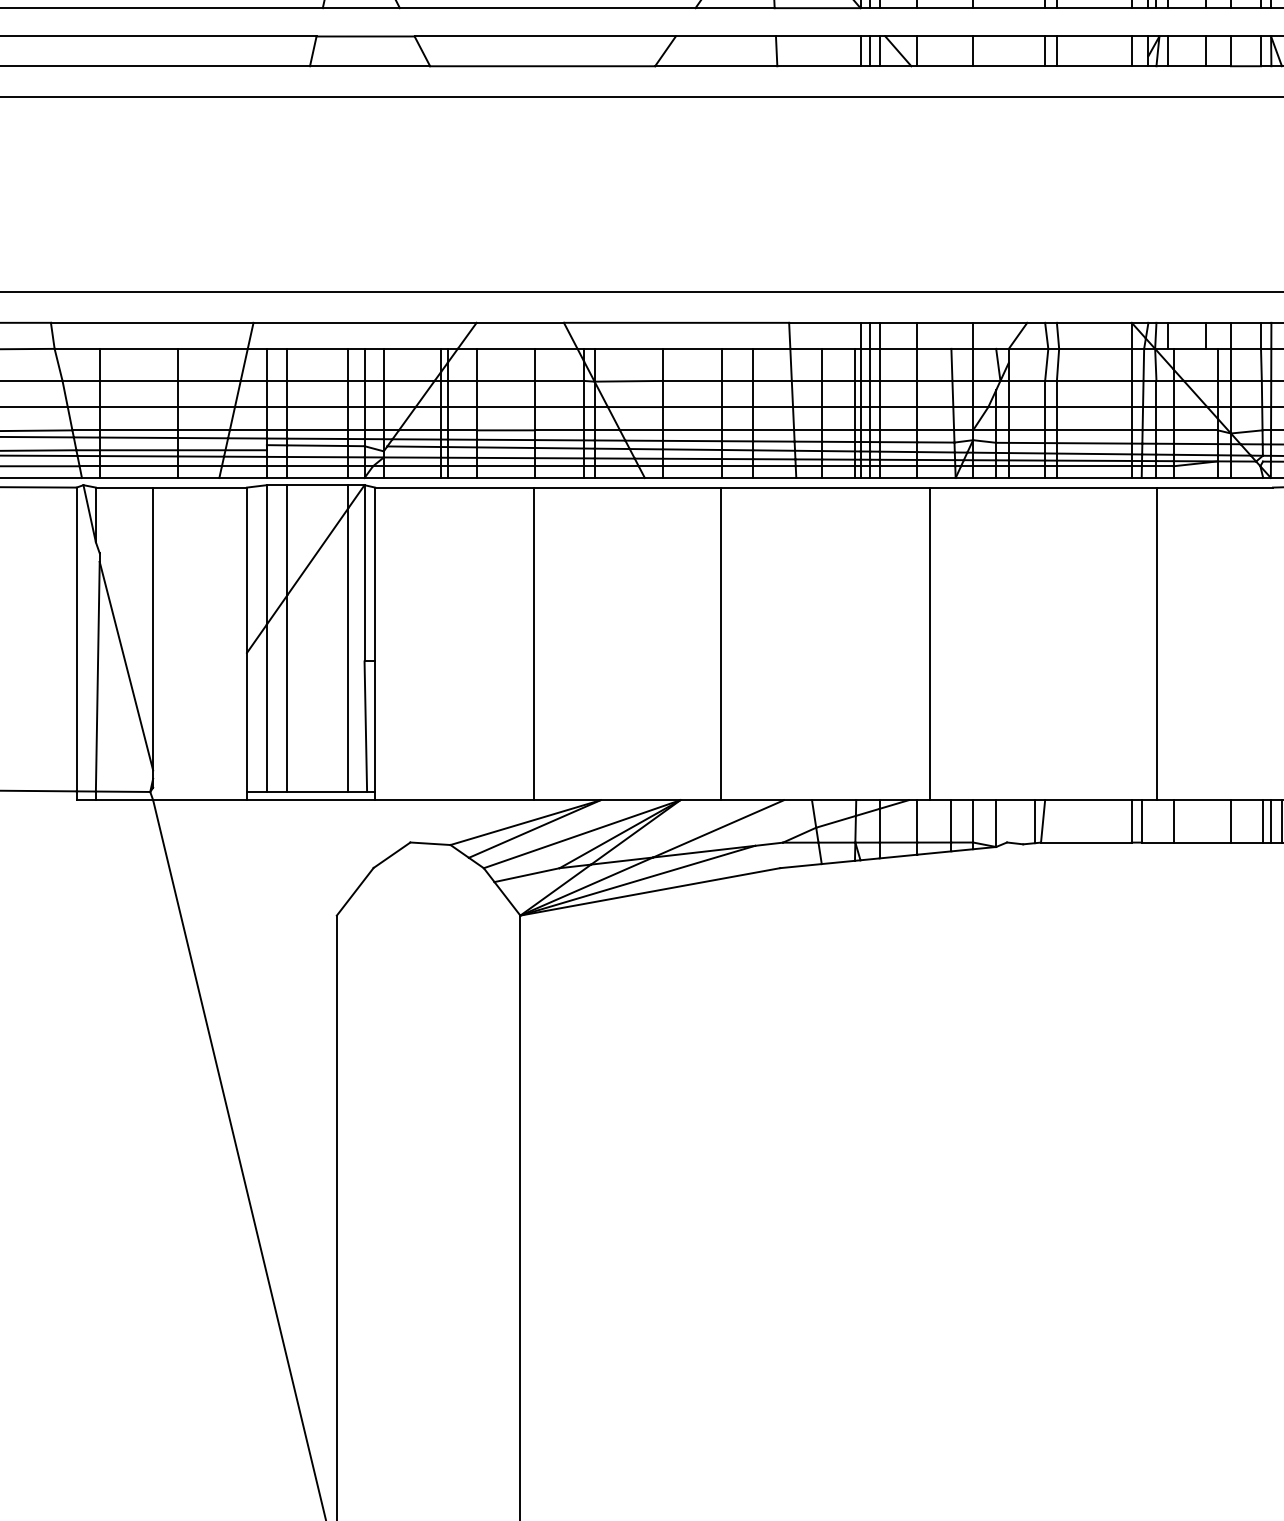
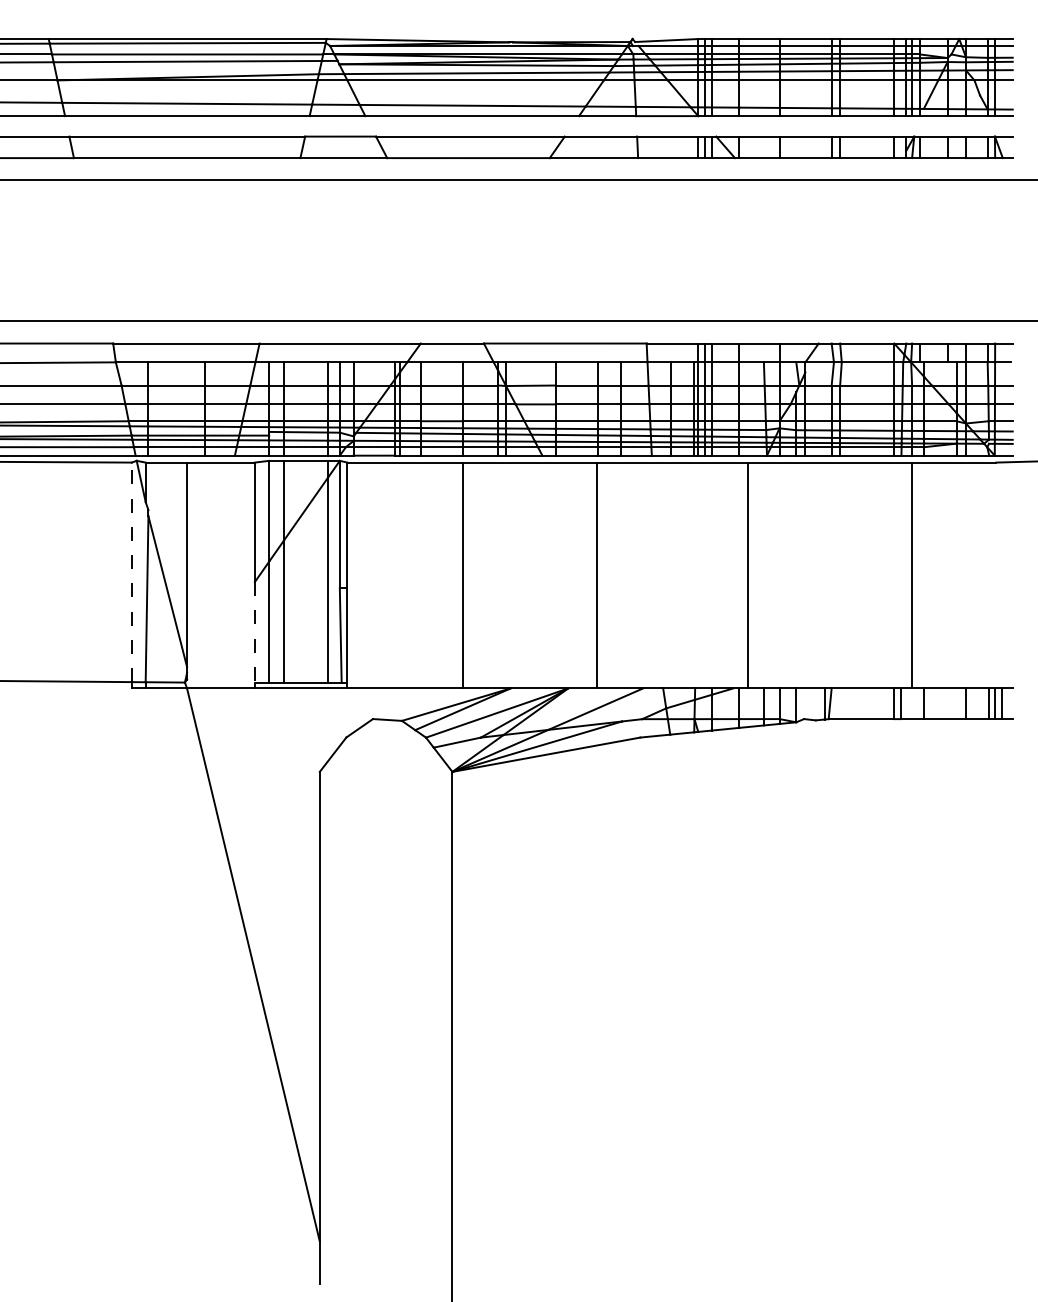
line: (76, 639) -> (131, 572), solid -> dashed
line: (246, 722) -> (254, 632), solid -> dashed

